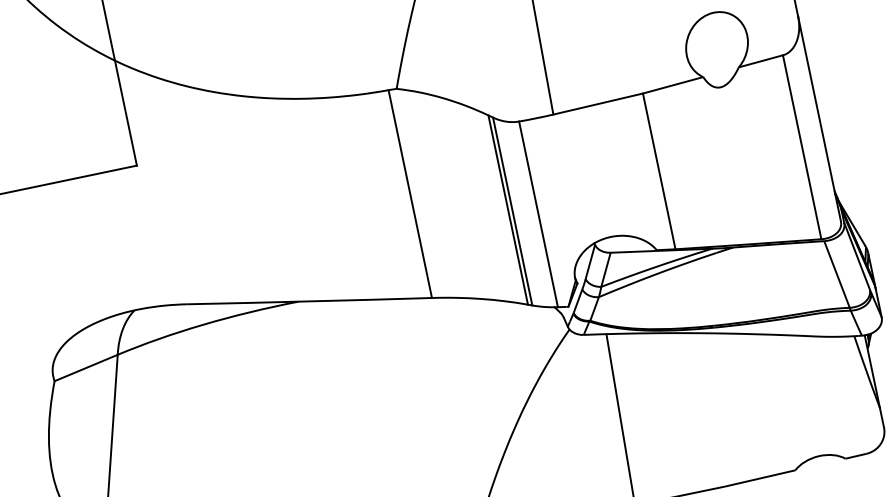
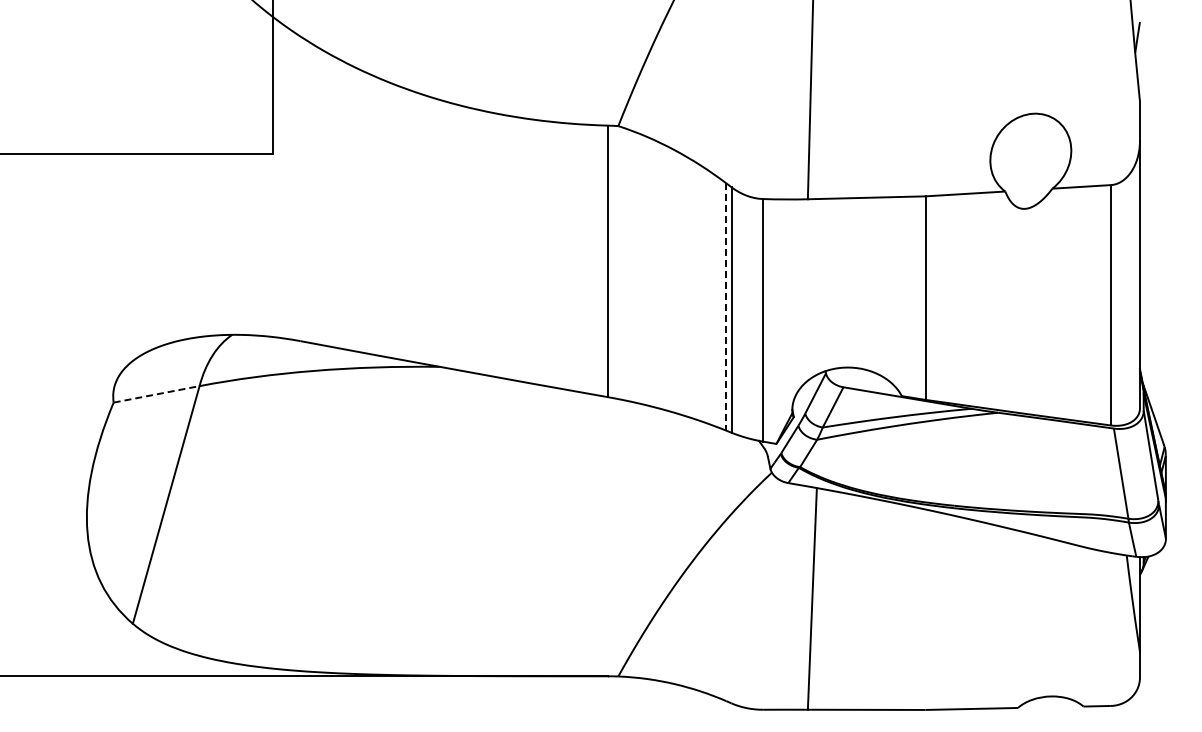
line: (508, 210) -> (726, 307), solid -> dashed
line: (86, 368) -> (156, 394), solid -> dashed

